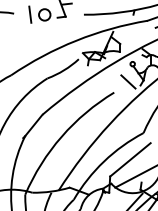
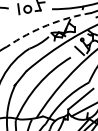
arc: (76, 40) -> (47, 25), solid -> dashed

